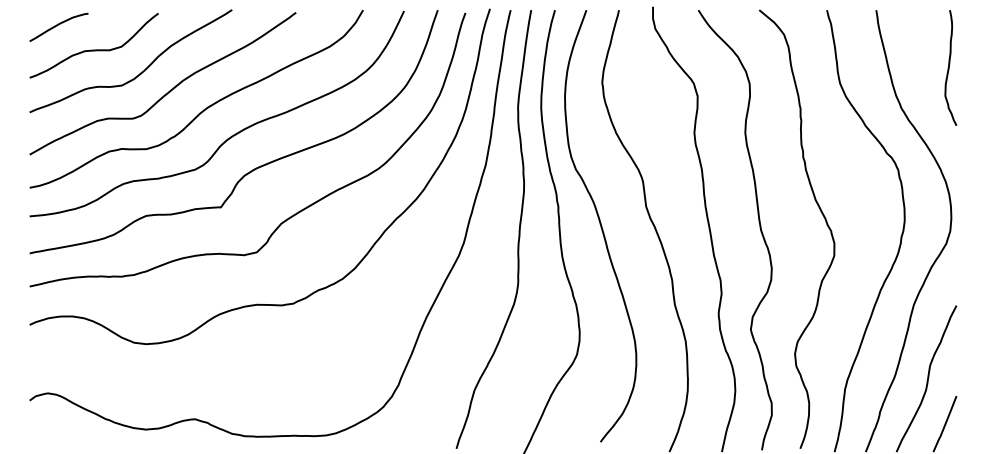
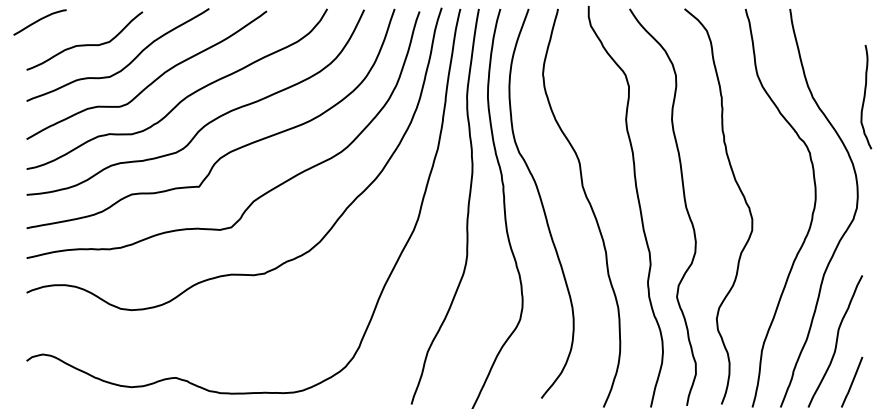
curve: (58, 26) -> (39, 21), moved
curve: (949, 68) -> (865, 97), moved

